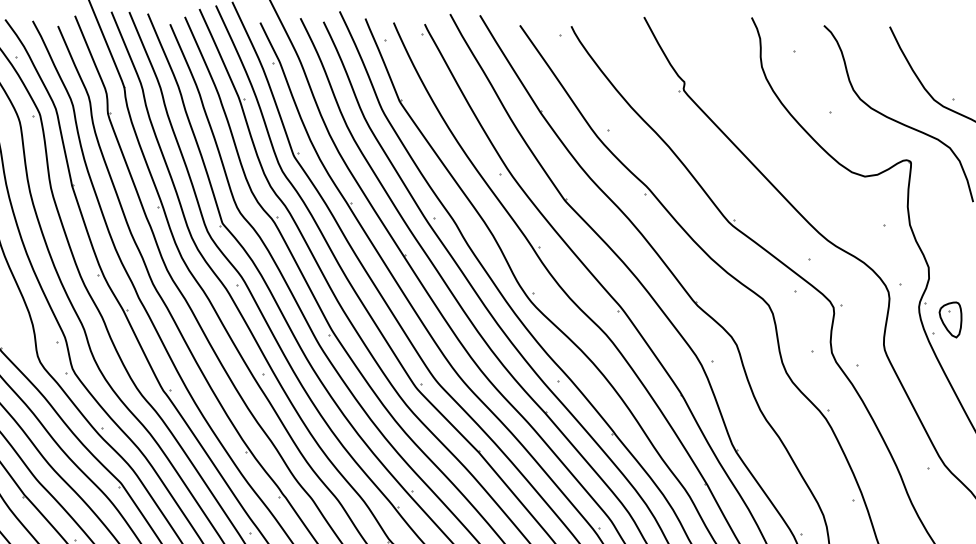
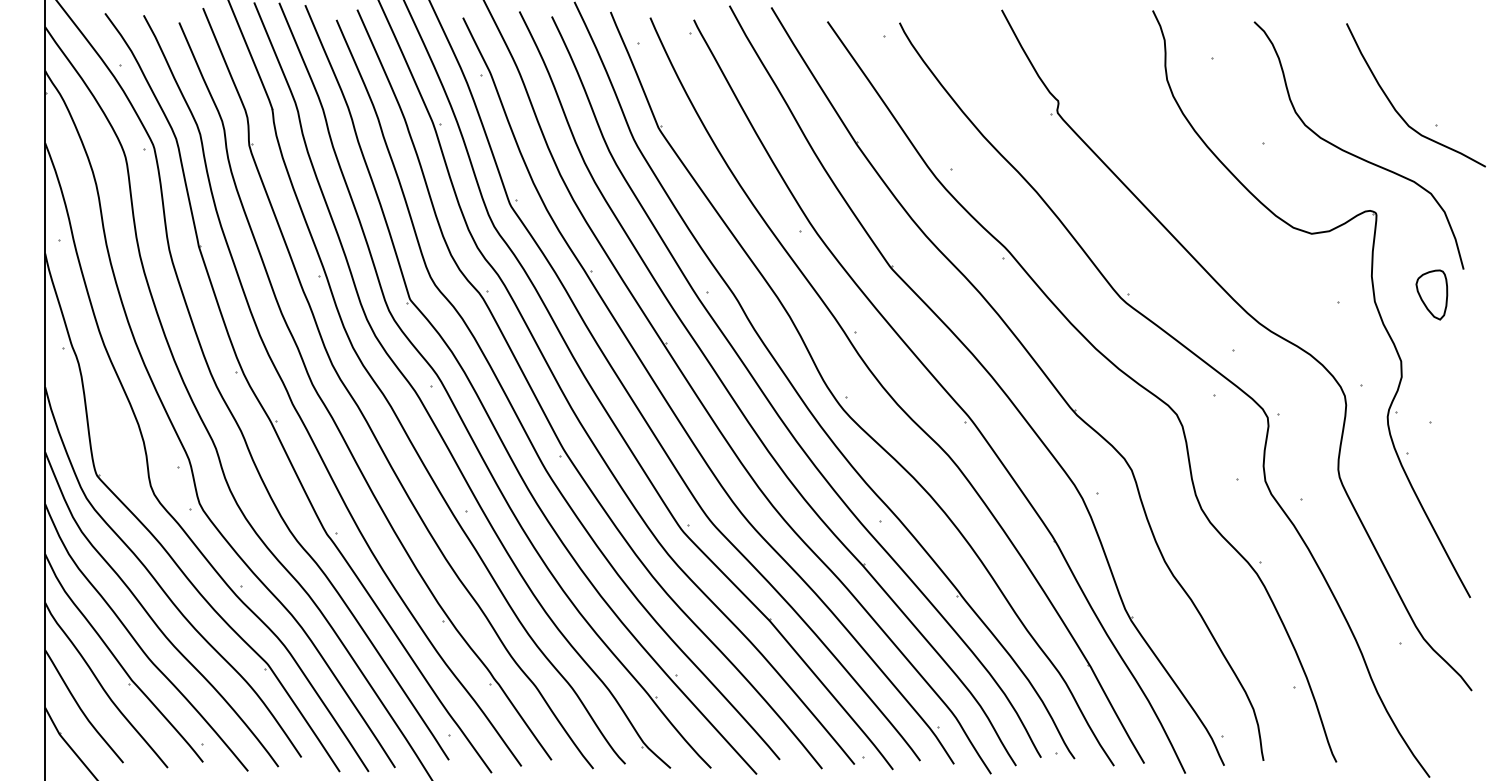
part: (950, 319) -> (1431, 294), moved

